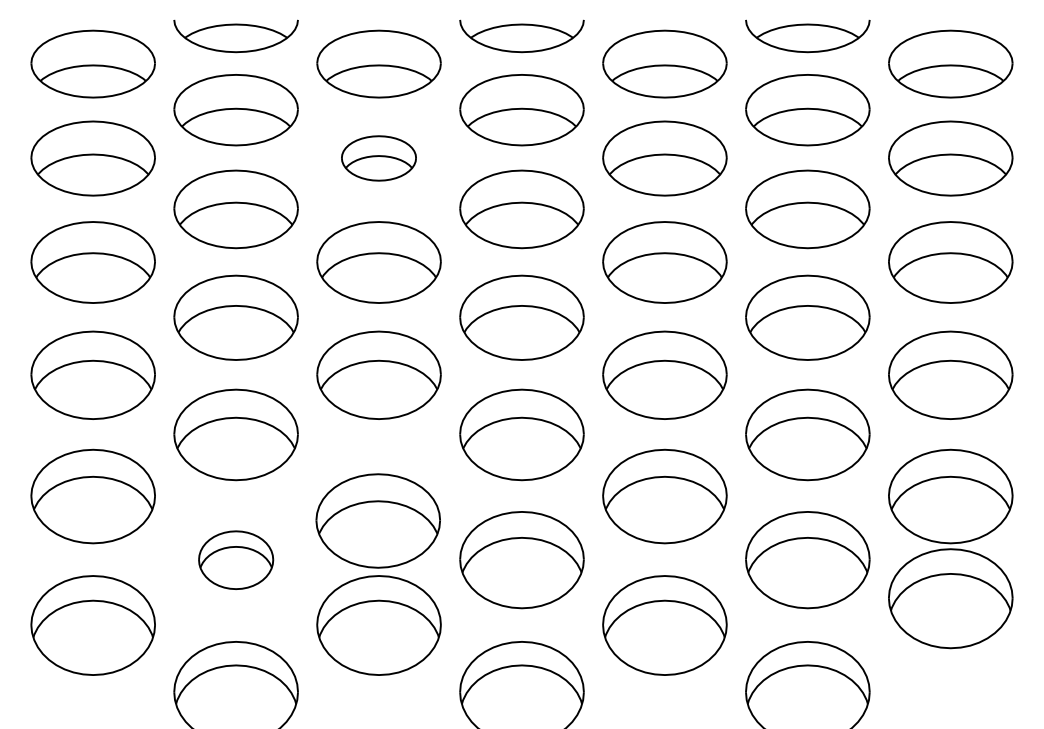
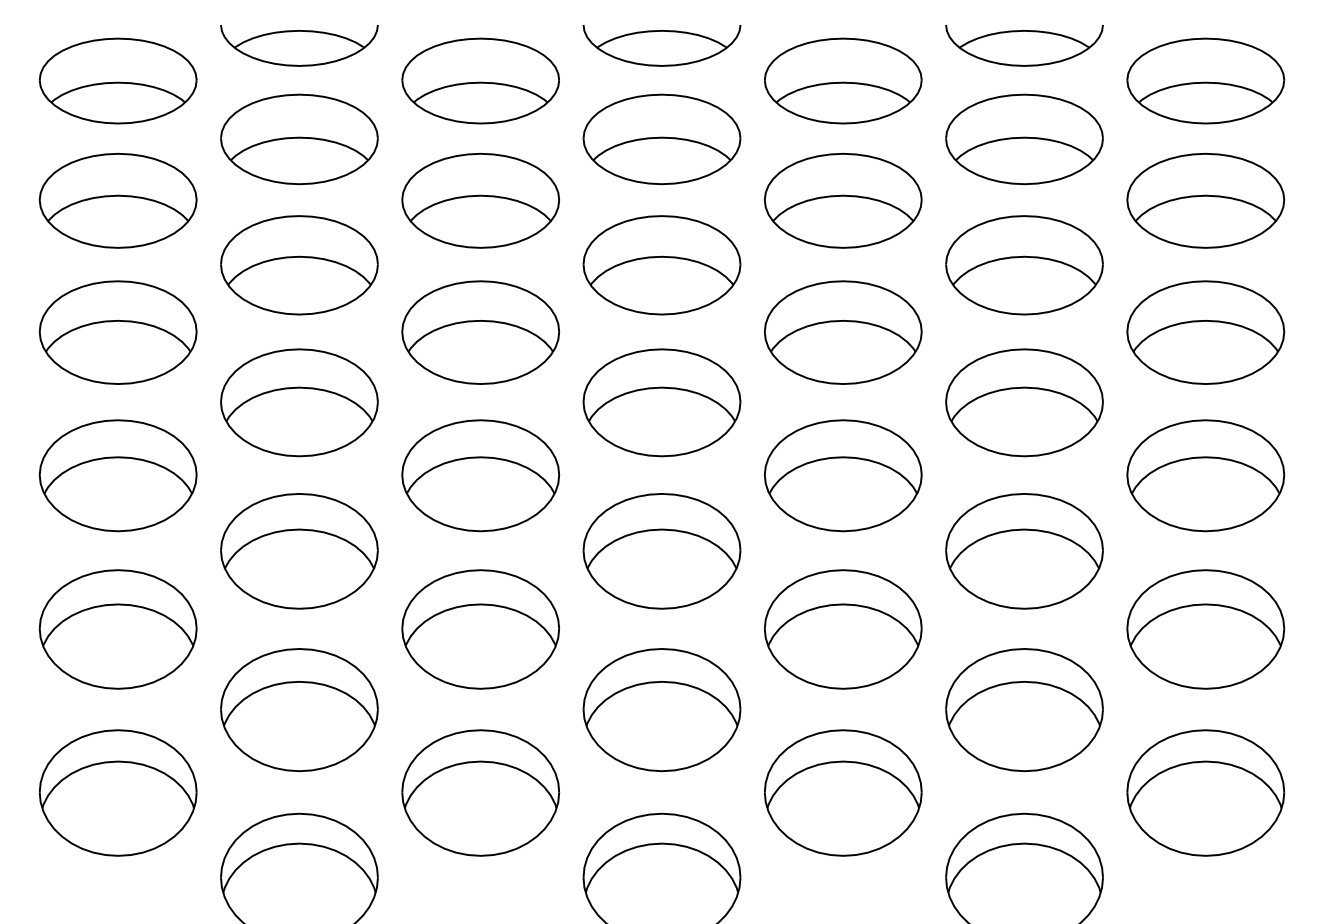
part: (378, 158) -> (480, 200), size x1.67
part: (378, 521) -> (480, 629), moved
part: (236, 560) -> (299, 710), size x1.67
part: (950, 598) -> (1205, 792), moved

